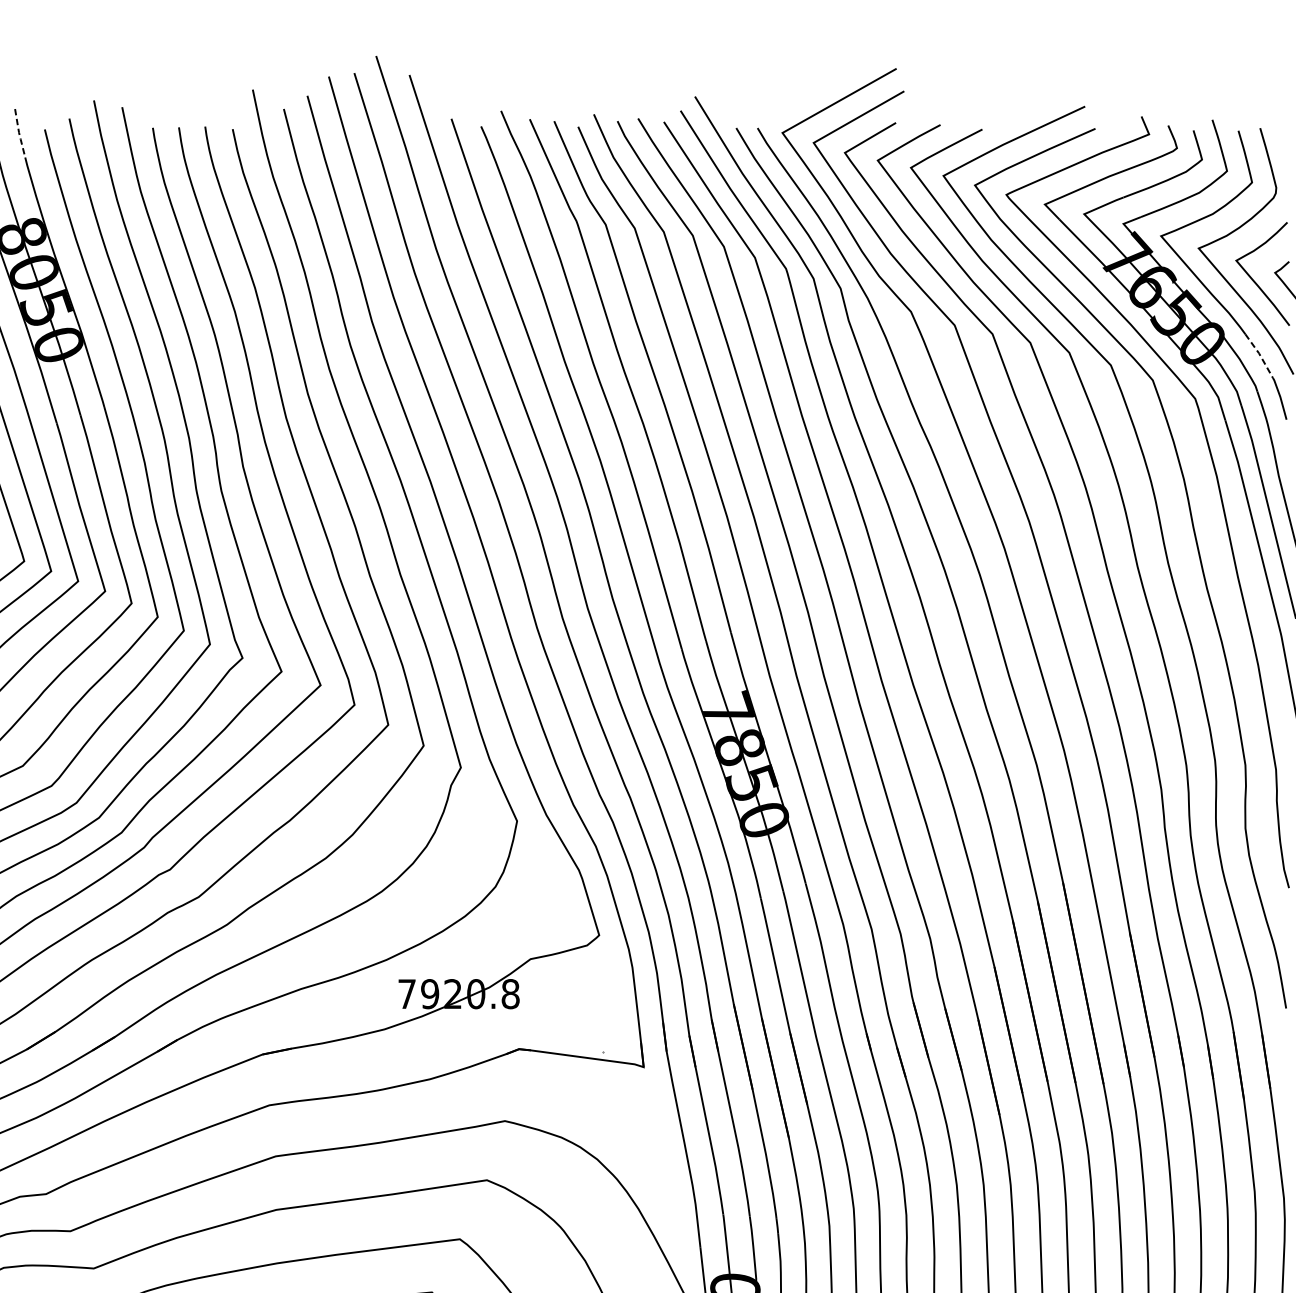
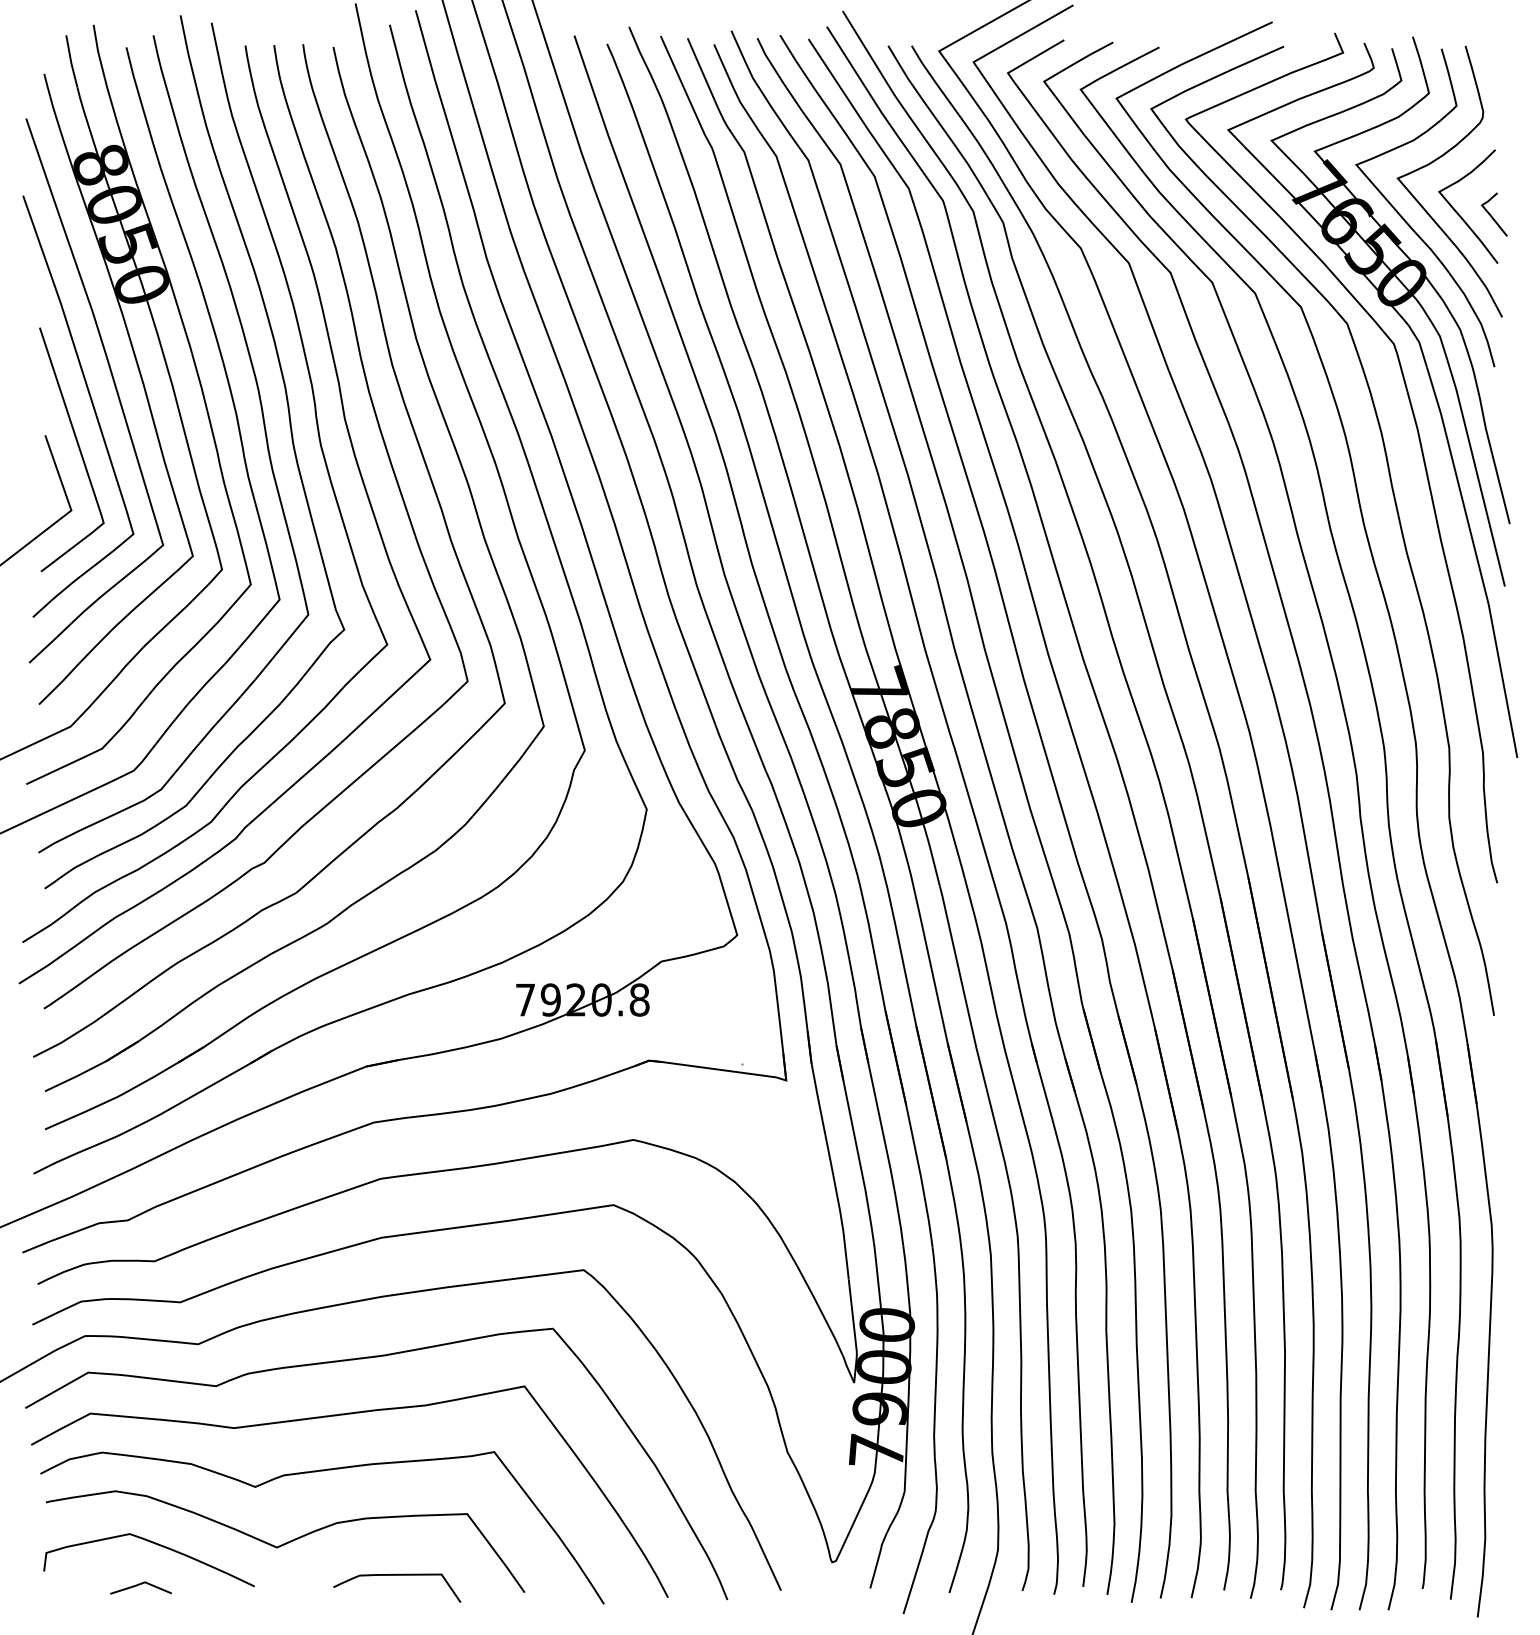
line: (19, 133) -> (98, 51), dashed -> solid
line: (1260, 355) -> (1465, 296), dashed -> solid

